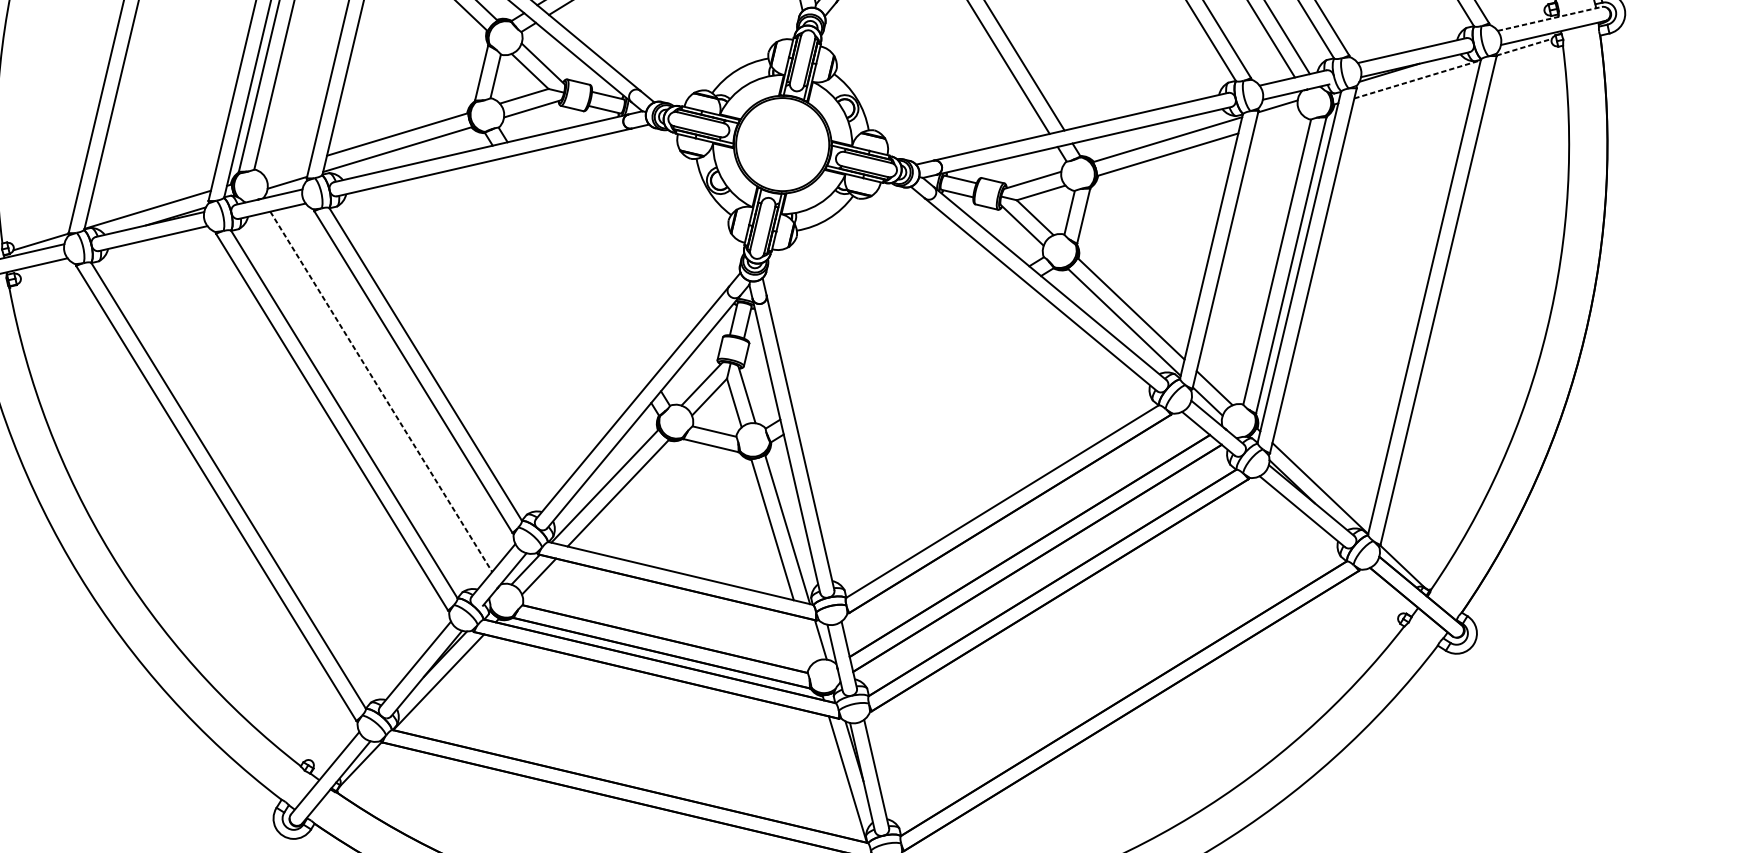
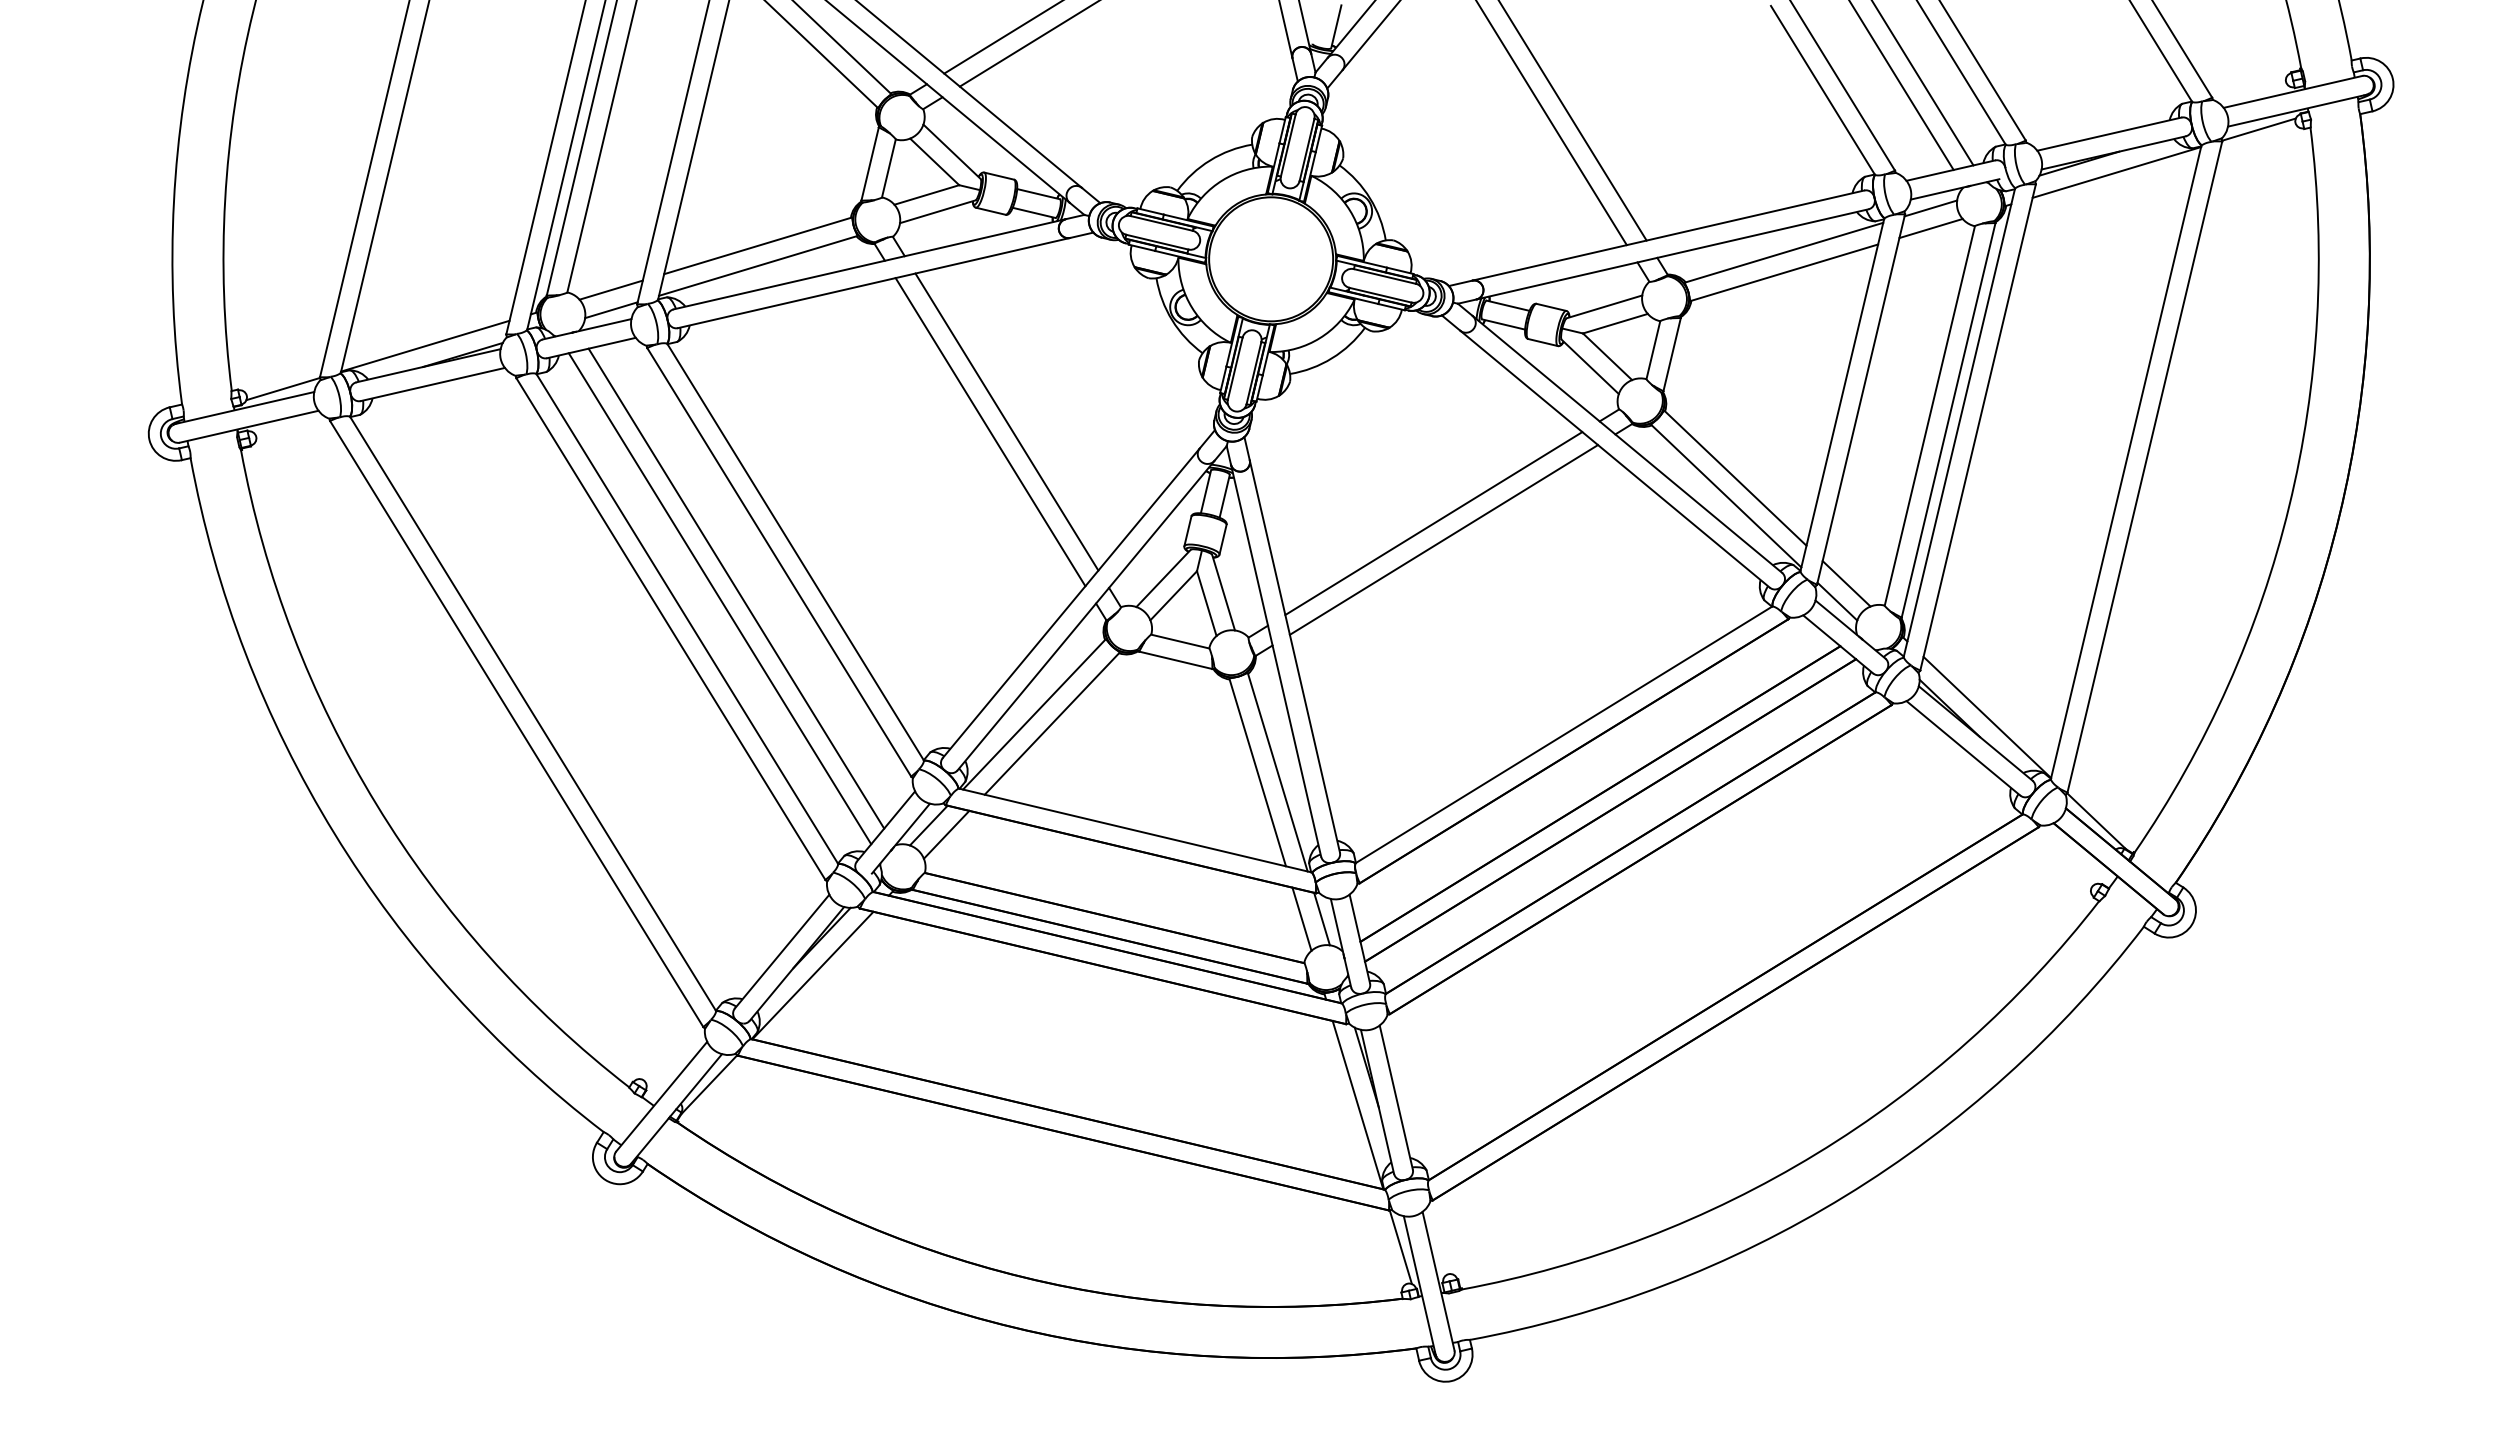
line: (1550, 18) -> (2293, 91), dashed -> solid
line: (1524, 47) -> (2259, 129), dashed -> solid
line: (1417, 79) -> (2116, 172), dashed -> solid
line: (1277, 121) -> (1930, 228), added
line: (286, 167) -> (610, 289), added
line: (584, 266) -> (1006, 421), added
line: (572, 274) -> (990, 432), added
line: (904, 342) -> (1433, 523), added
line: (912, 354) -> (1443, 539), added
line: (381, 391) -> (736, 588), dashed -> solid
line: (368, 399) -> (719, 598), added
line: (805, 639) -> (1301, 918), added

